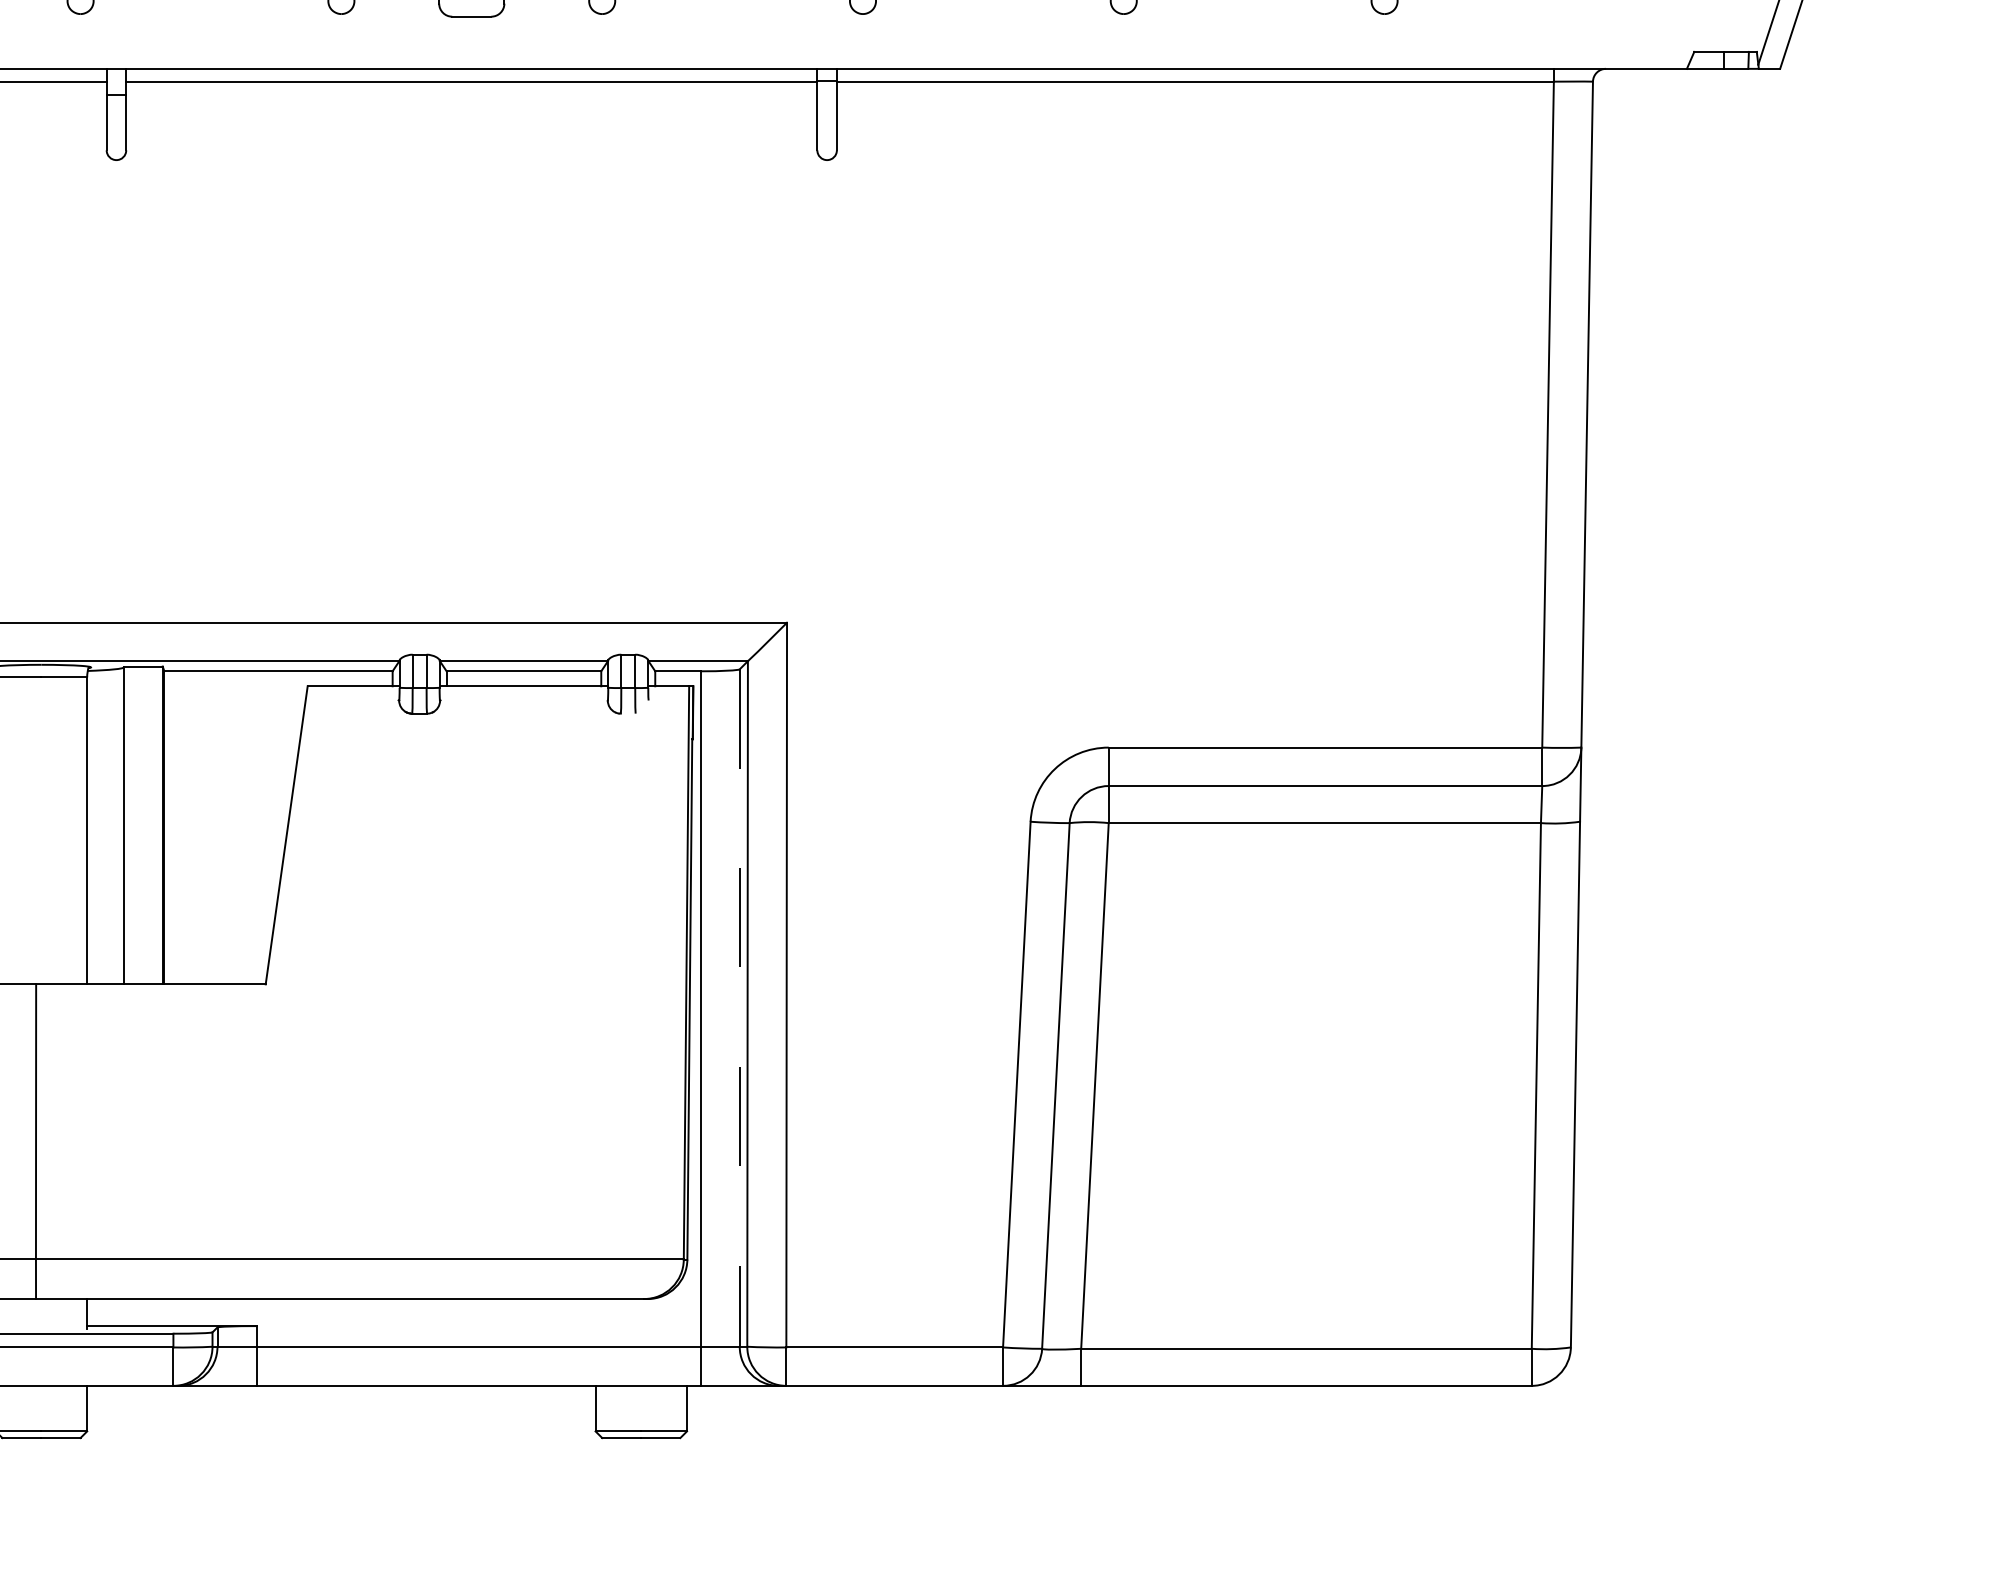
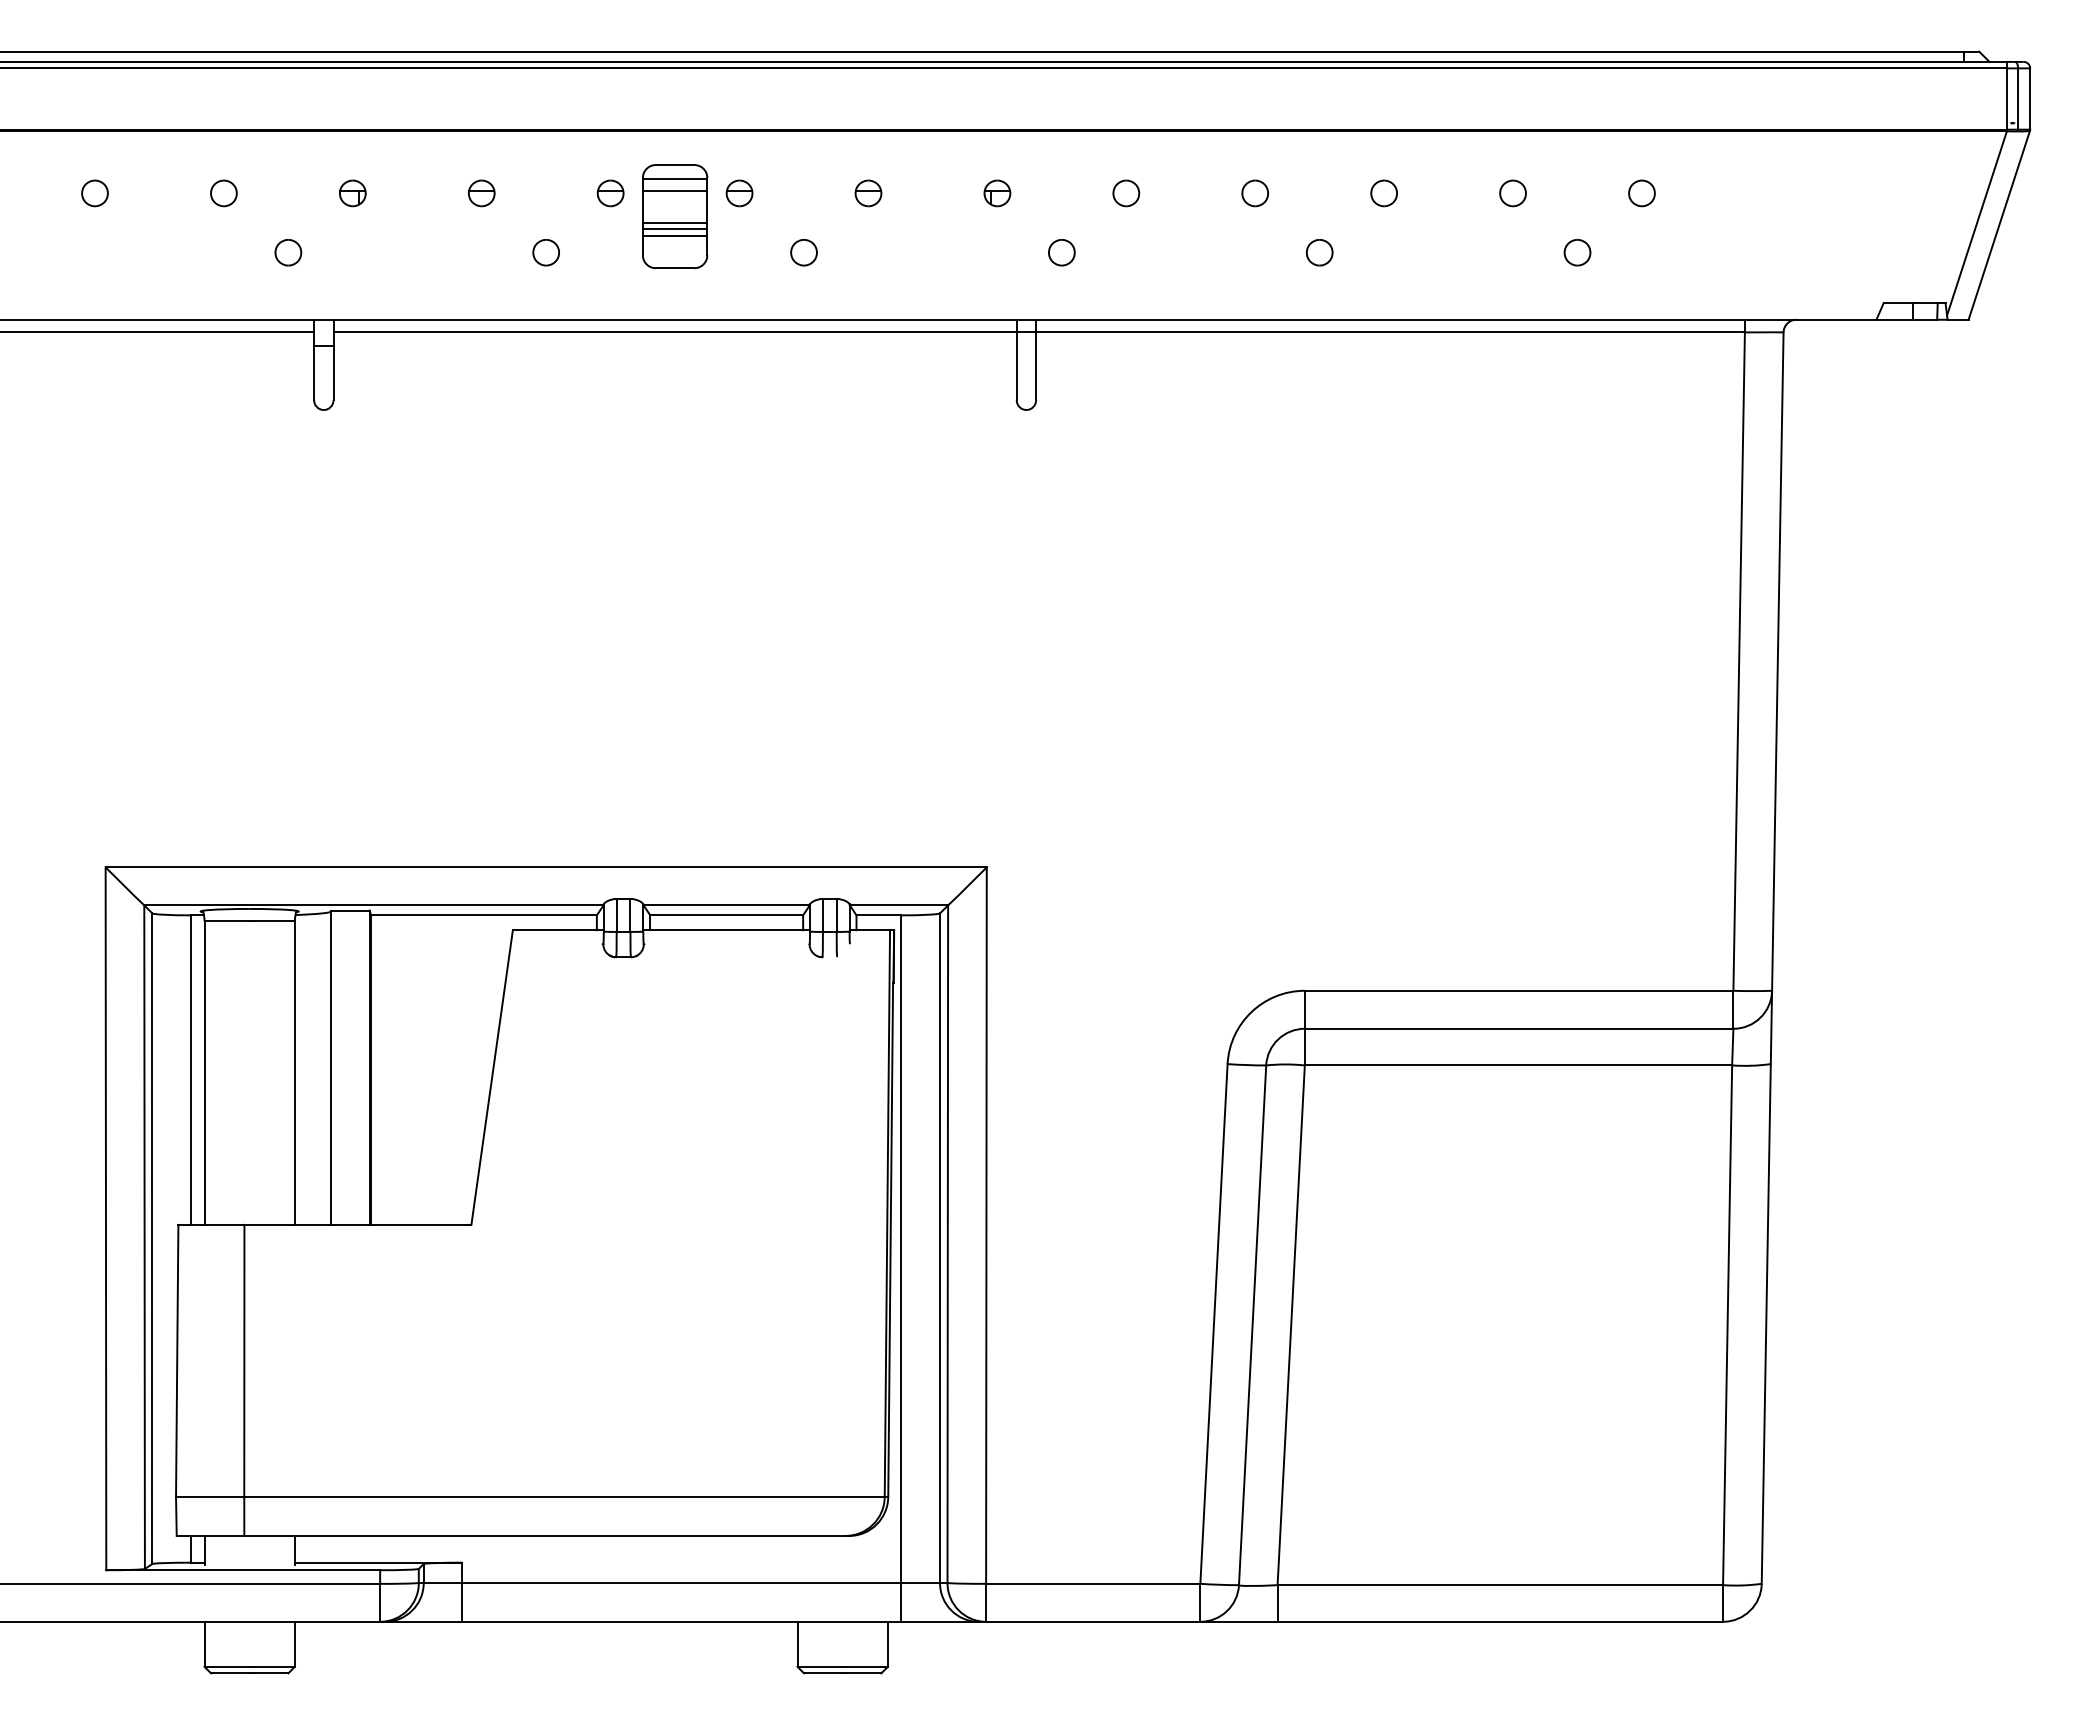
line: (740, 1008) -> (940, 1248), dashed -> solid

